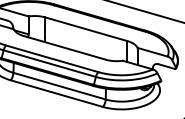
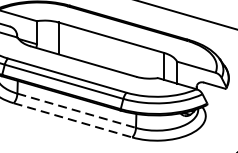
line: (60, 86) -> (77, 111), solid -> dashed
line: (57, 93) -> (74, 120), solid -> dashed

